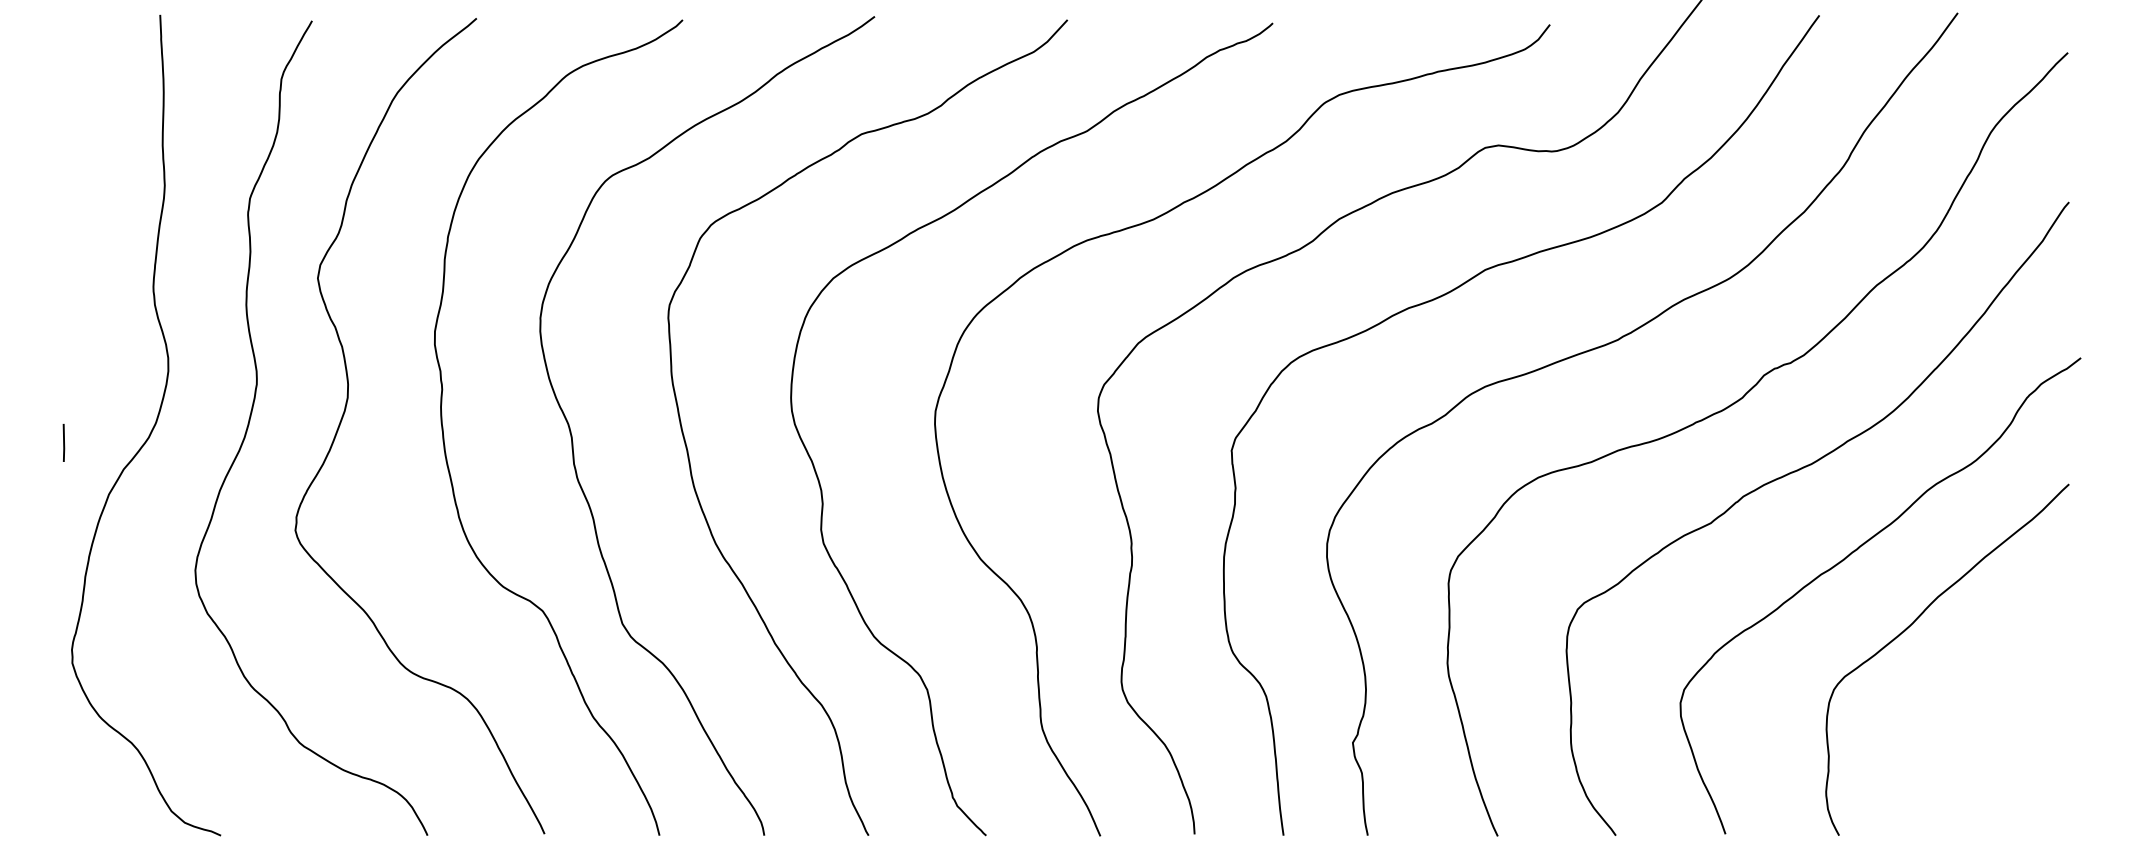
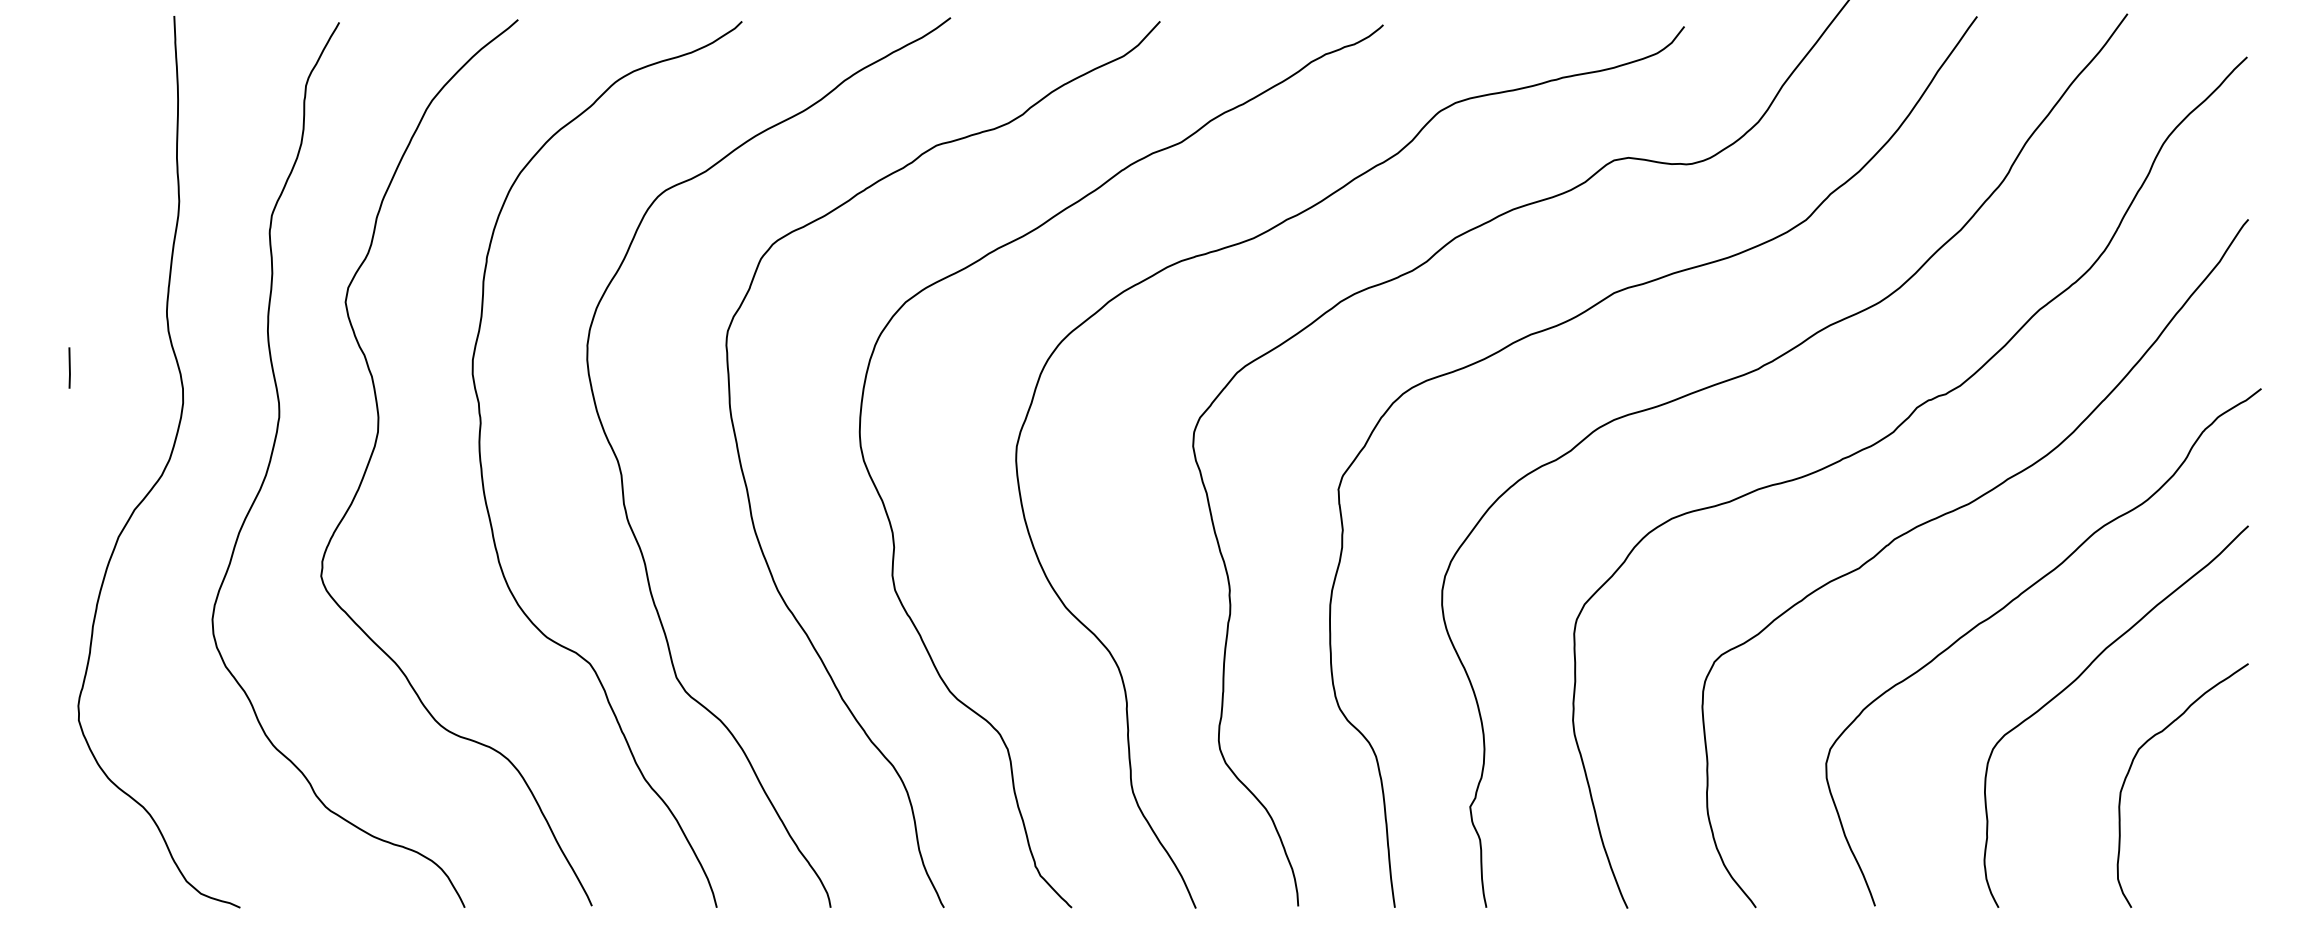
line: (63, 442) -> (69, 367), moved
curve: (1962, 704) -> (2132, 765), added

